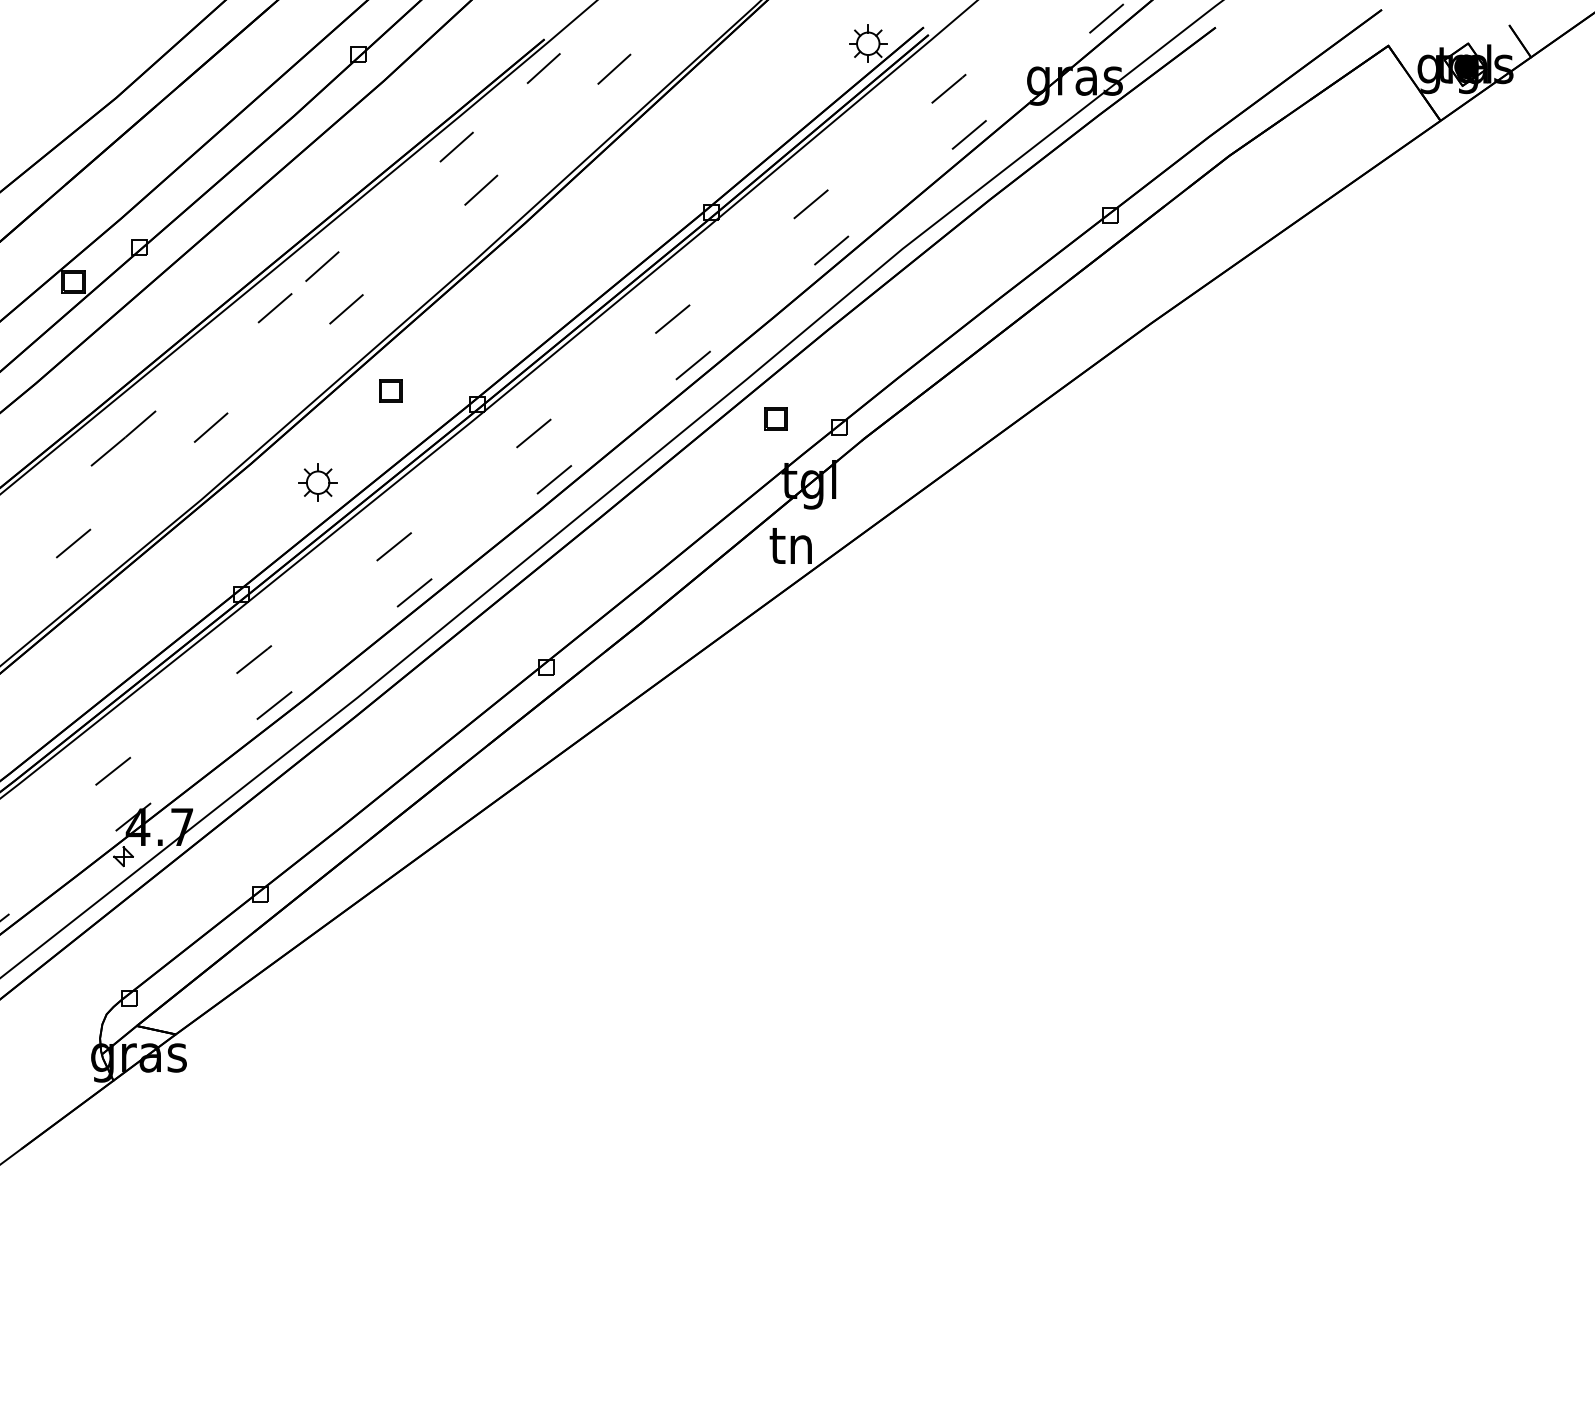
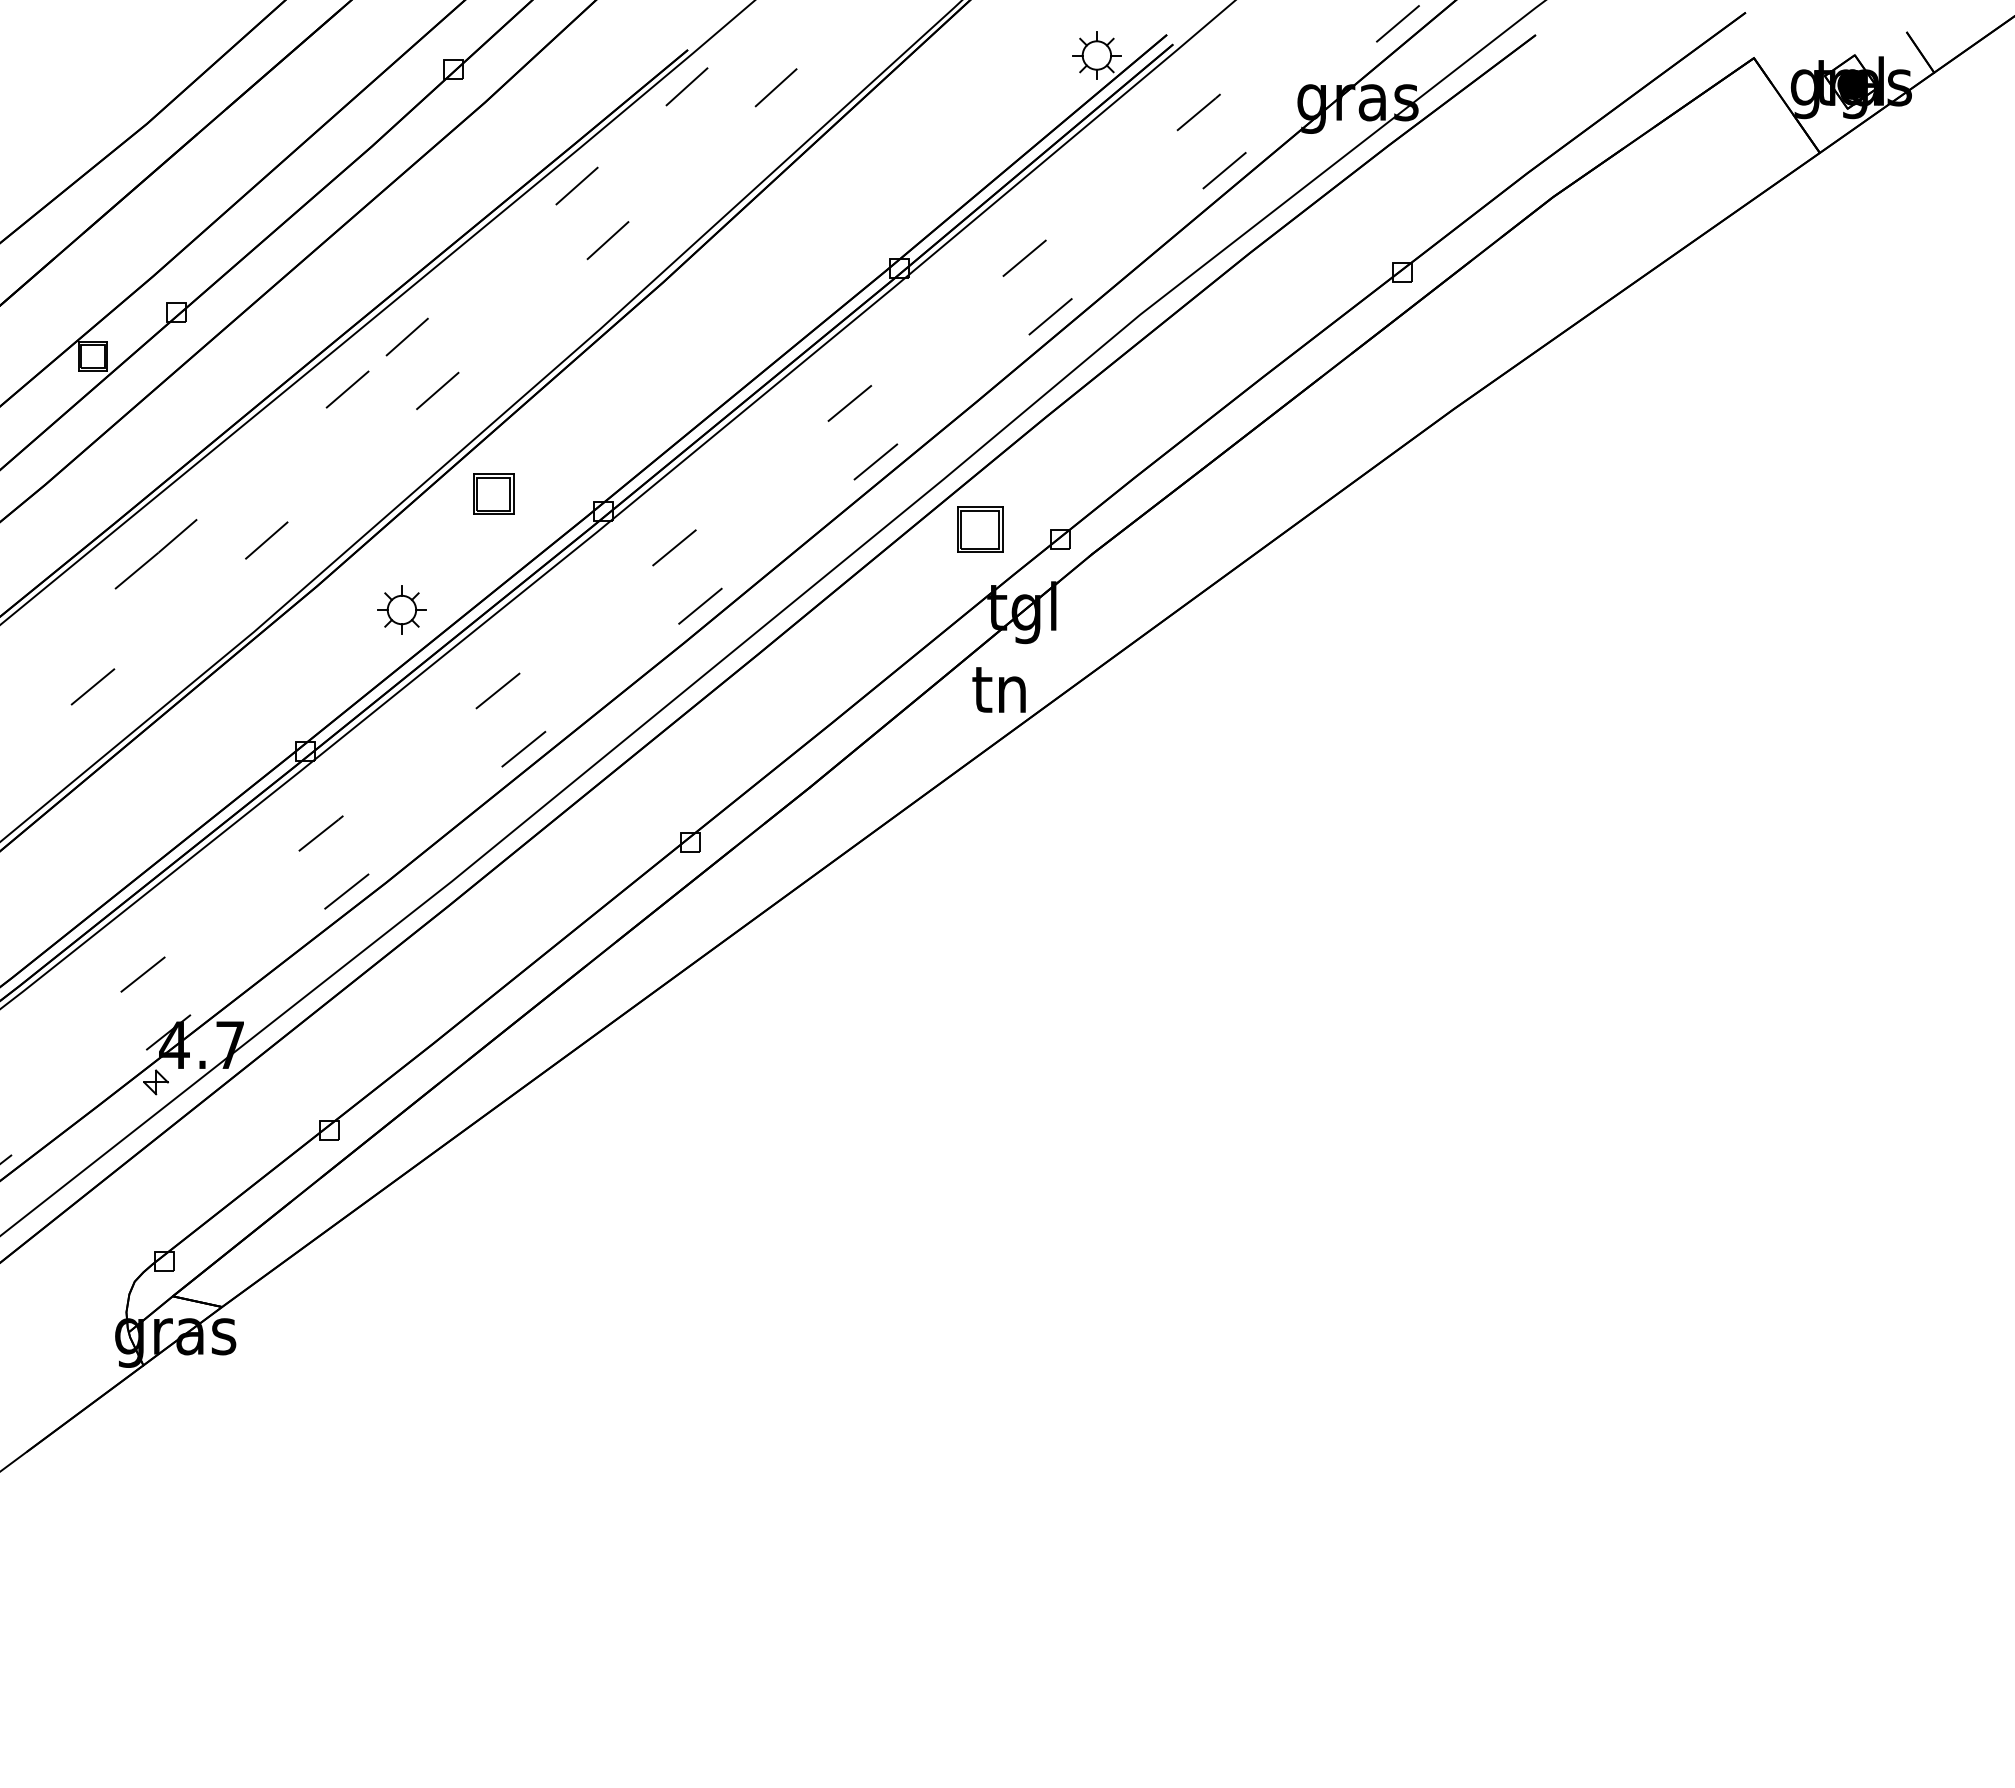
part: (390, 390) -> (493, 493), size x1.4
part: (776, 418) -> (980, 529), size x1.6

